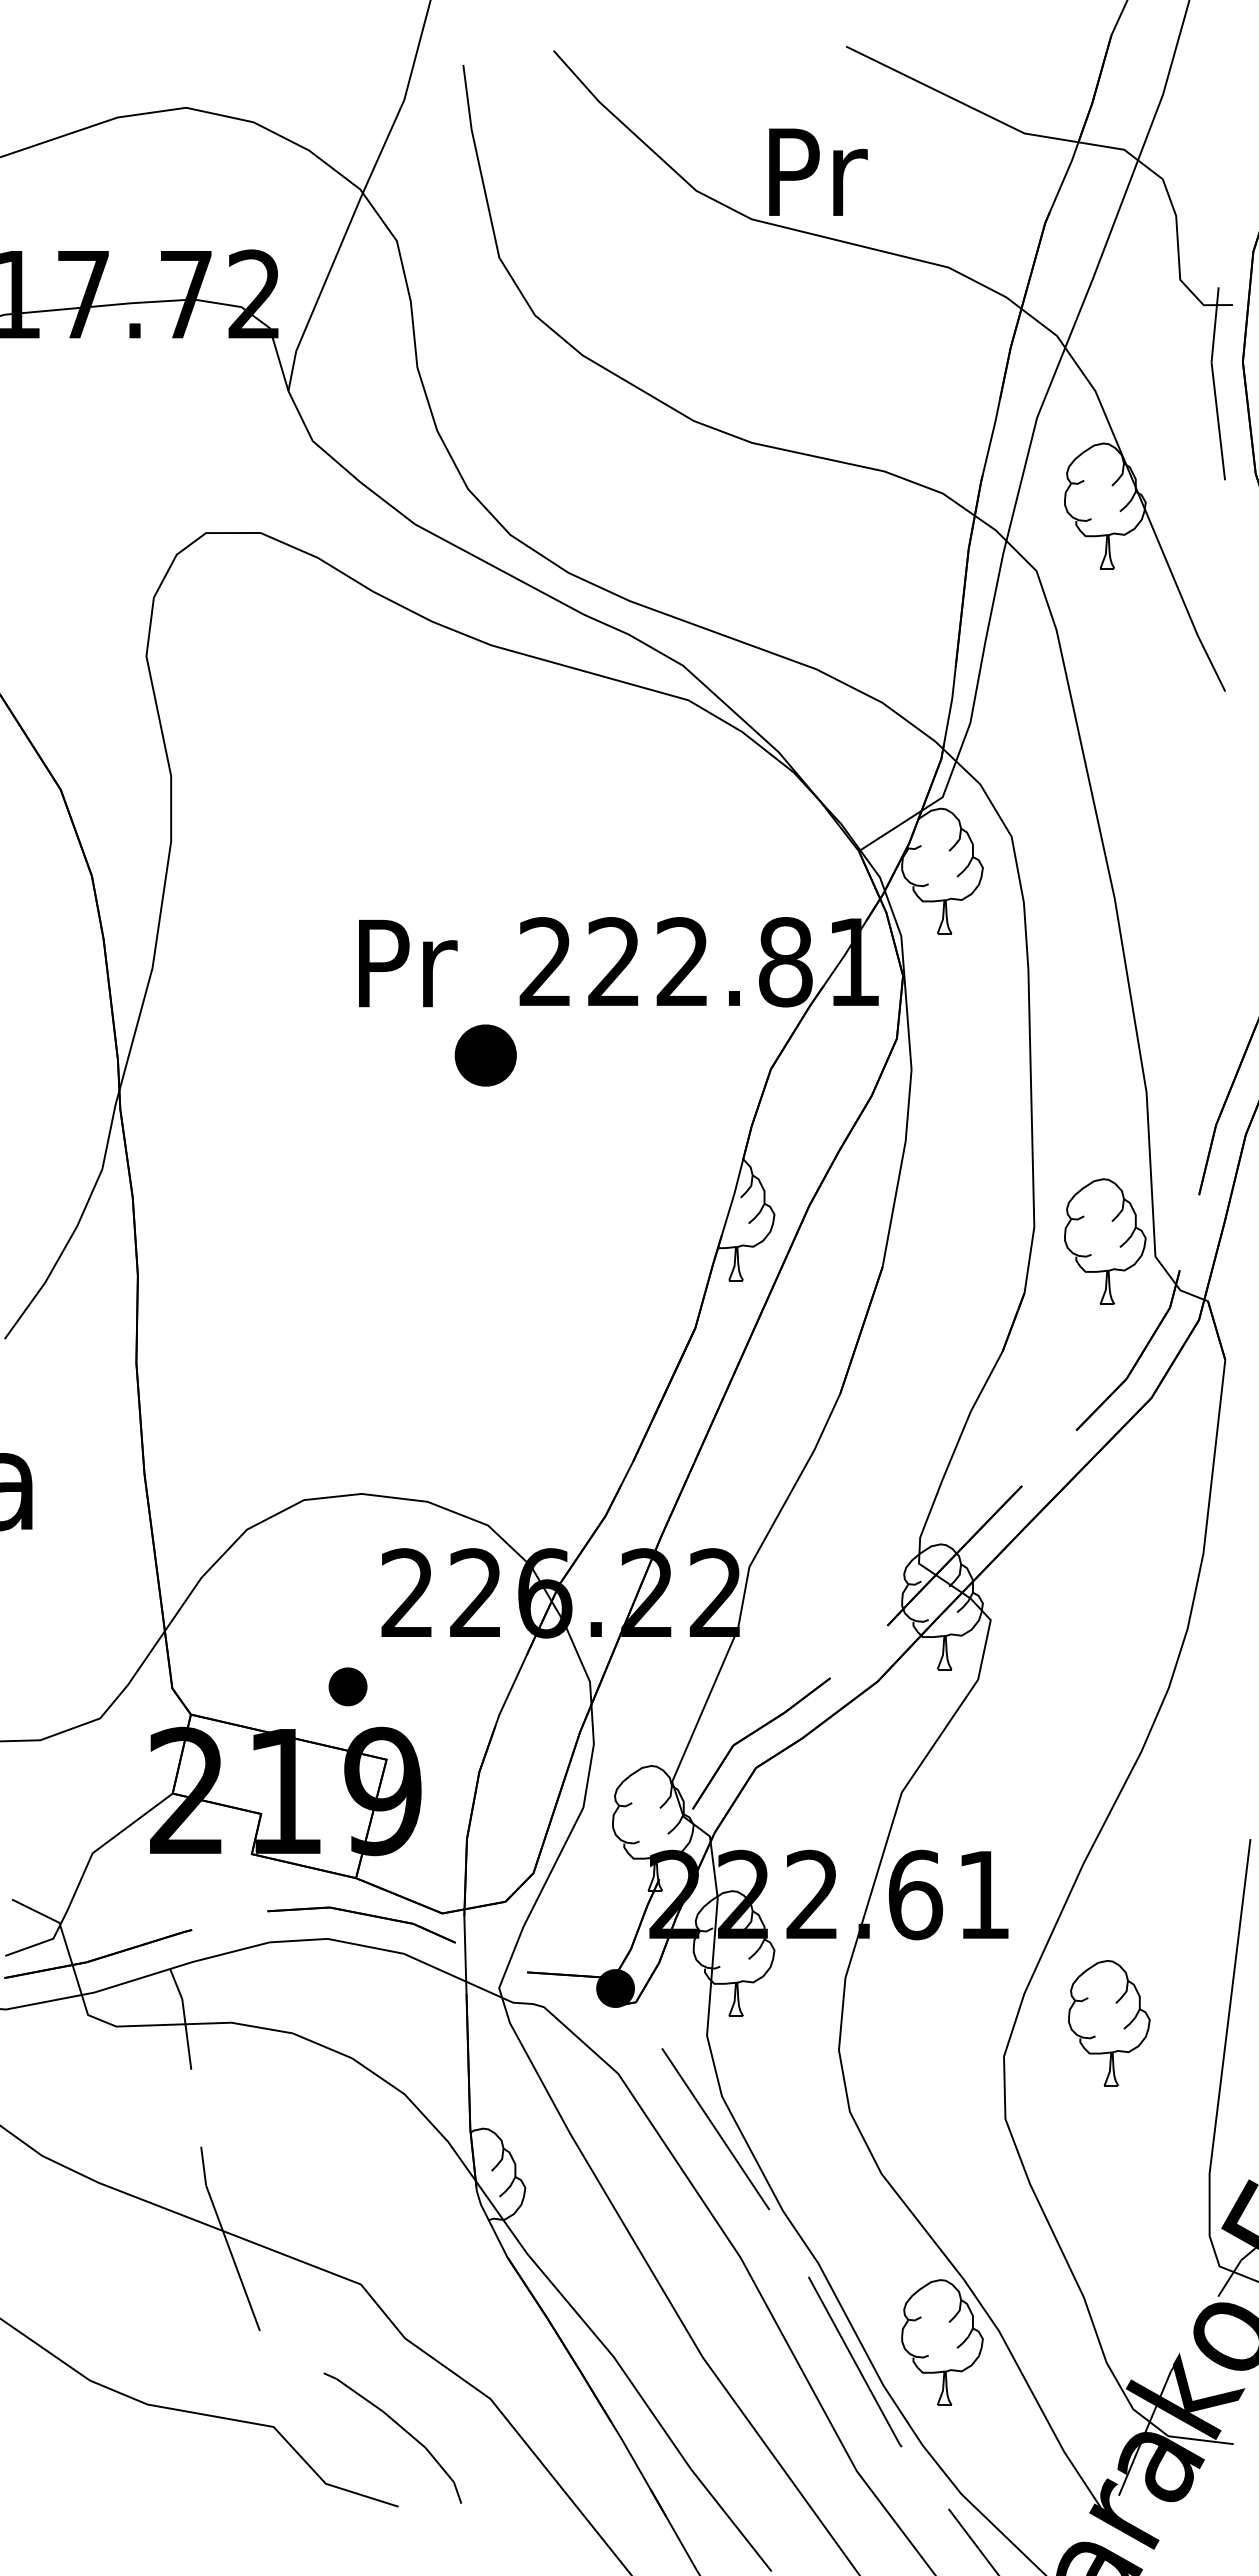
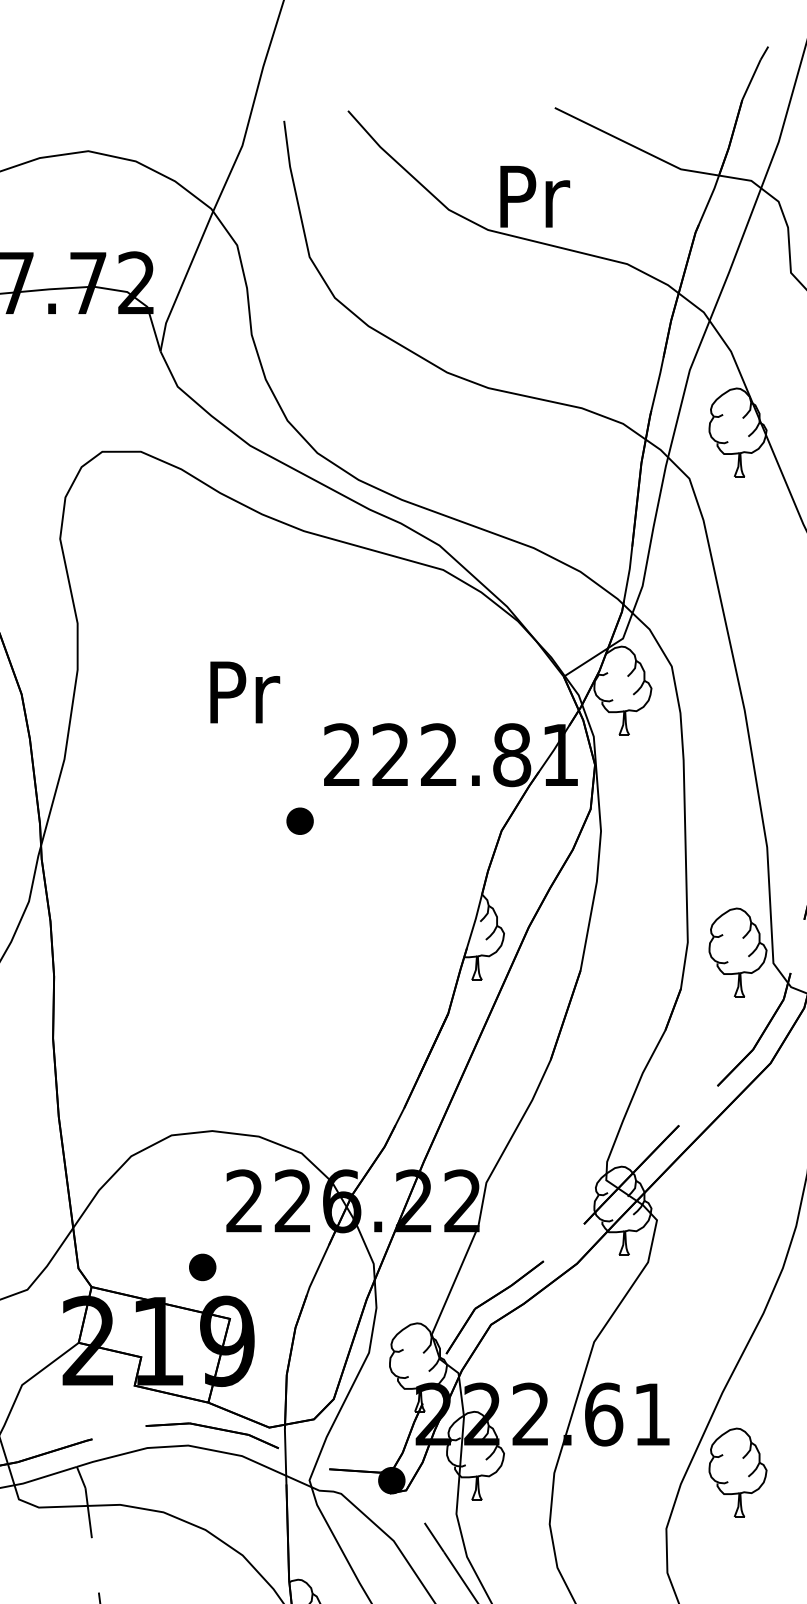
text: (408, 963) -> (245, 692), moved
part: (485, 1055) -> (299, 821), size x0.62
part: (1109, 2023) -> (738, 1472), moved

